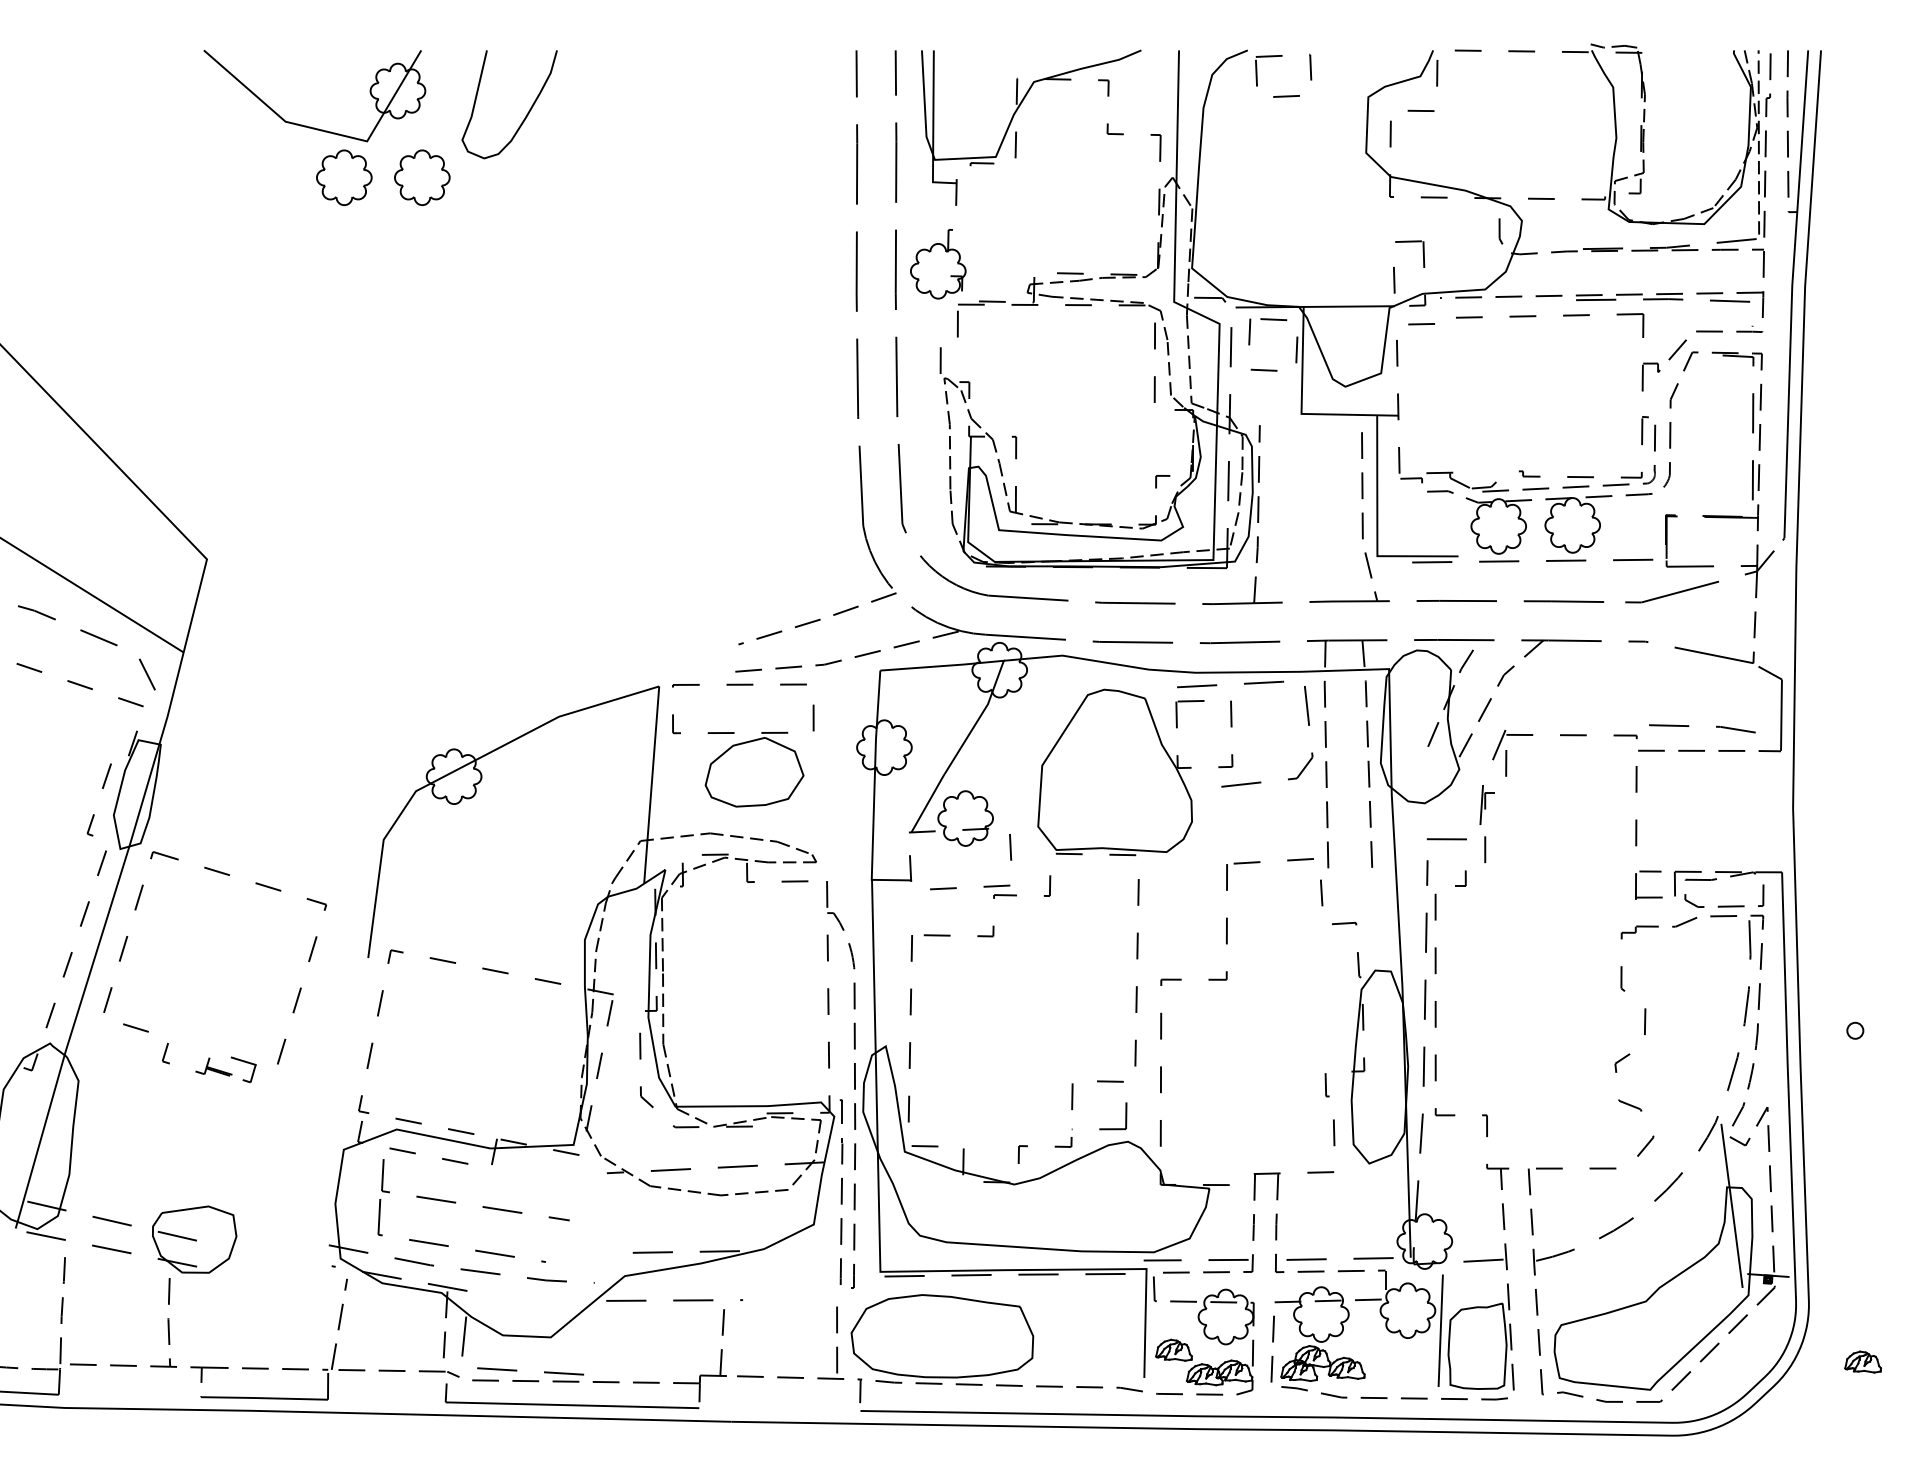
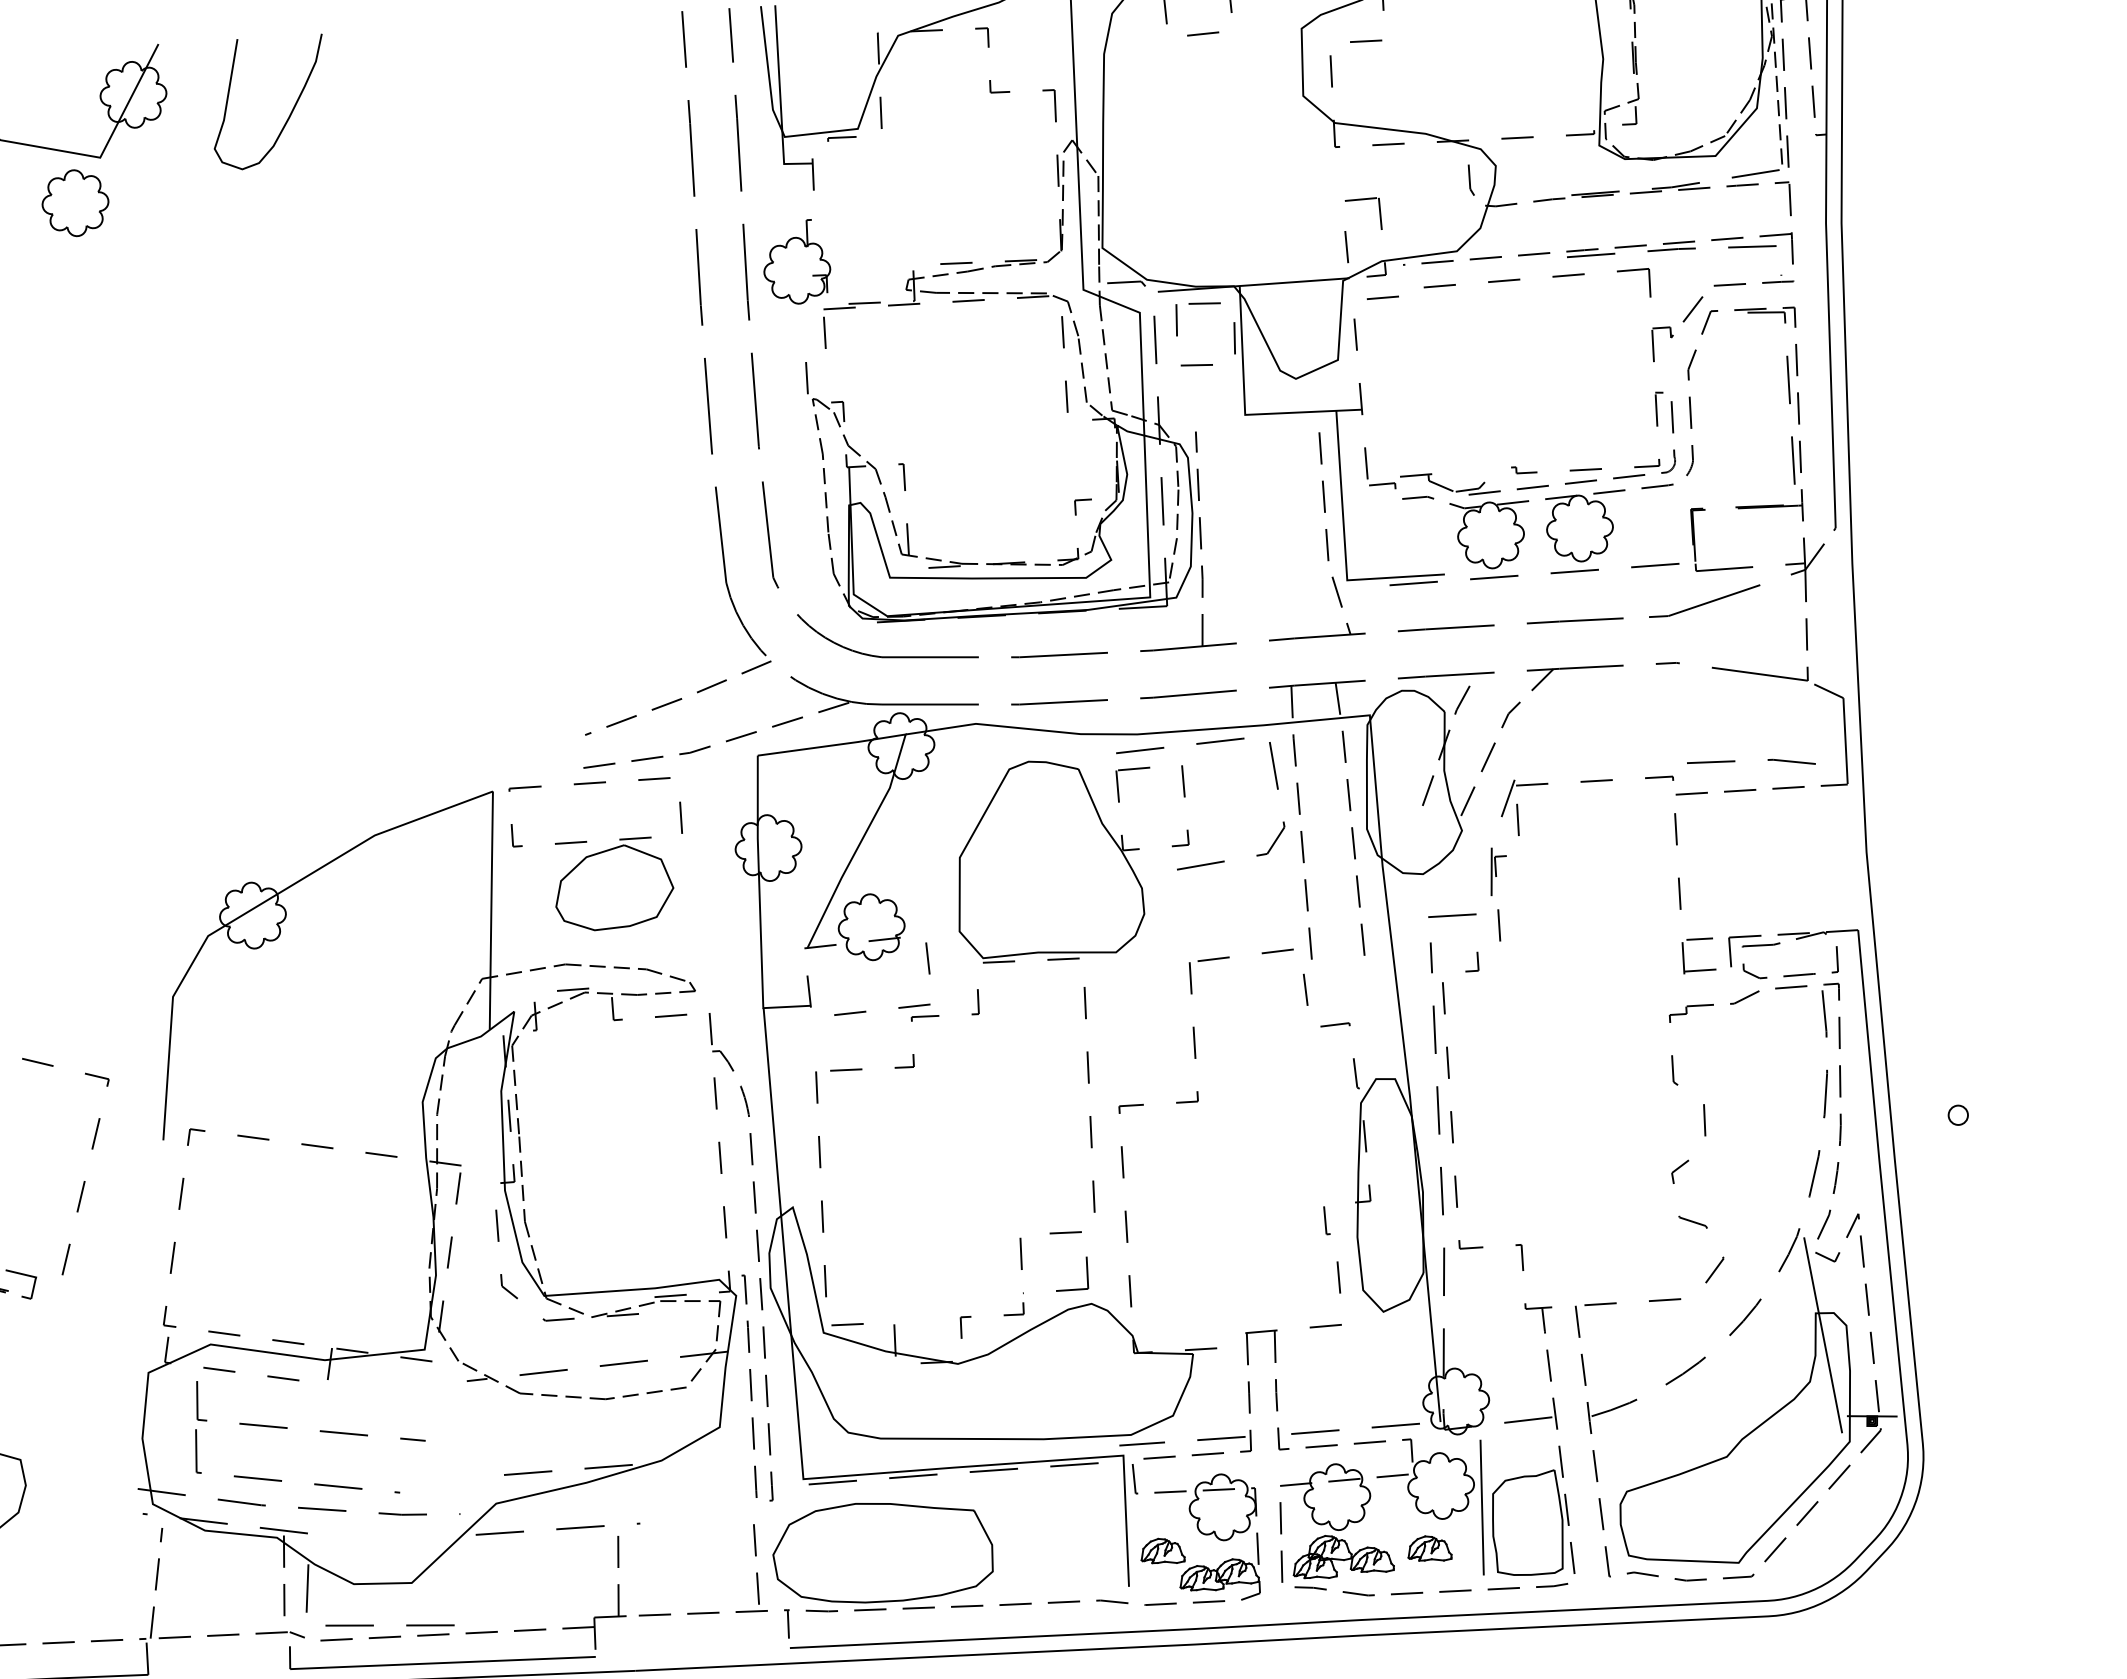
part: (422, 177) -> (169, 196), removed
part: (1862, 1361) -> (1428, 1548), moved

